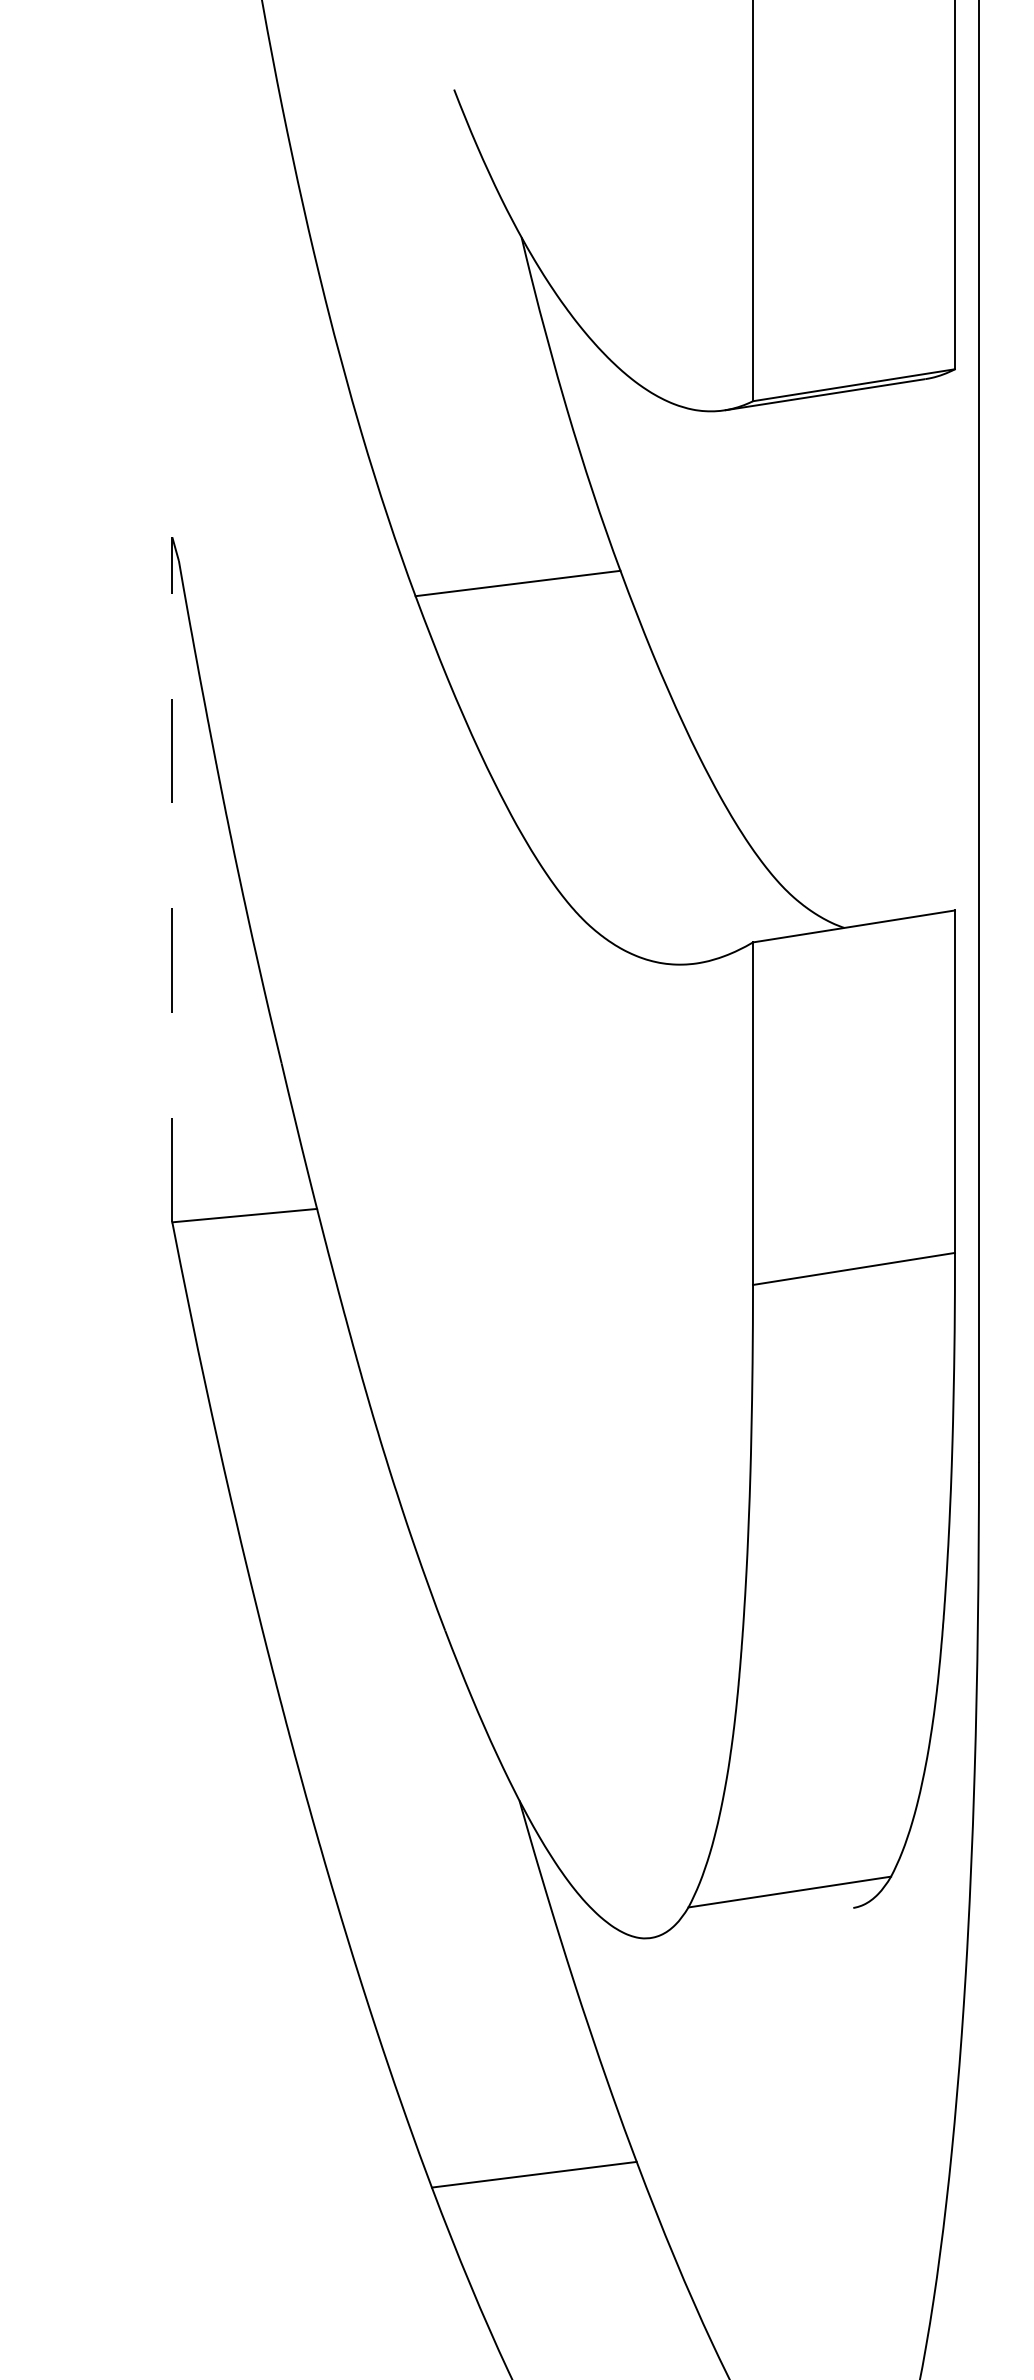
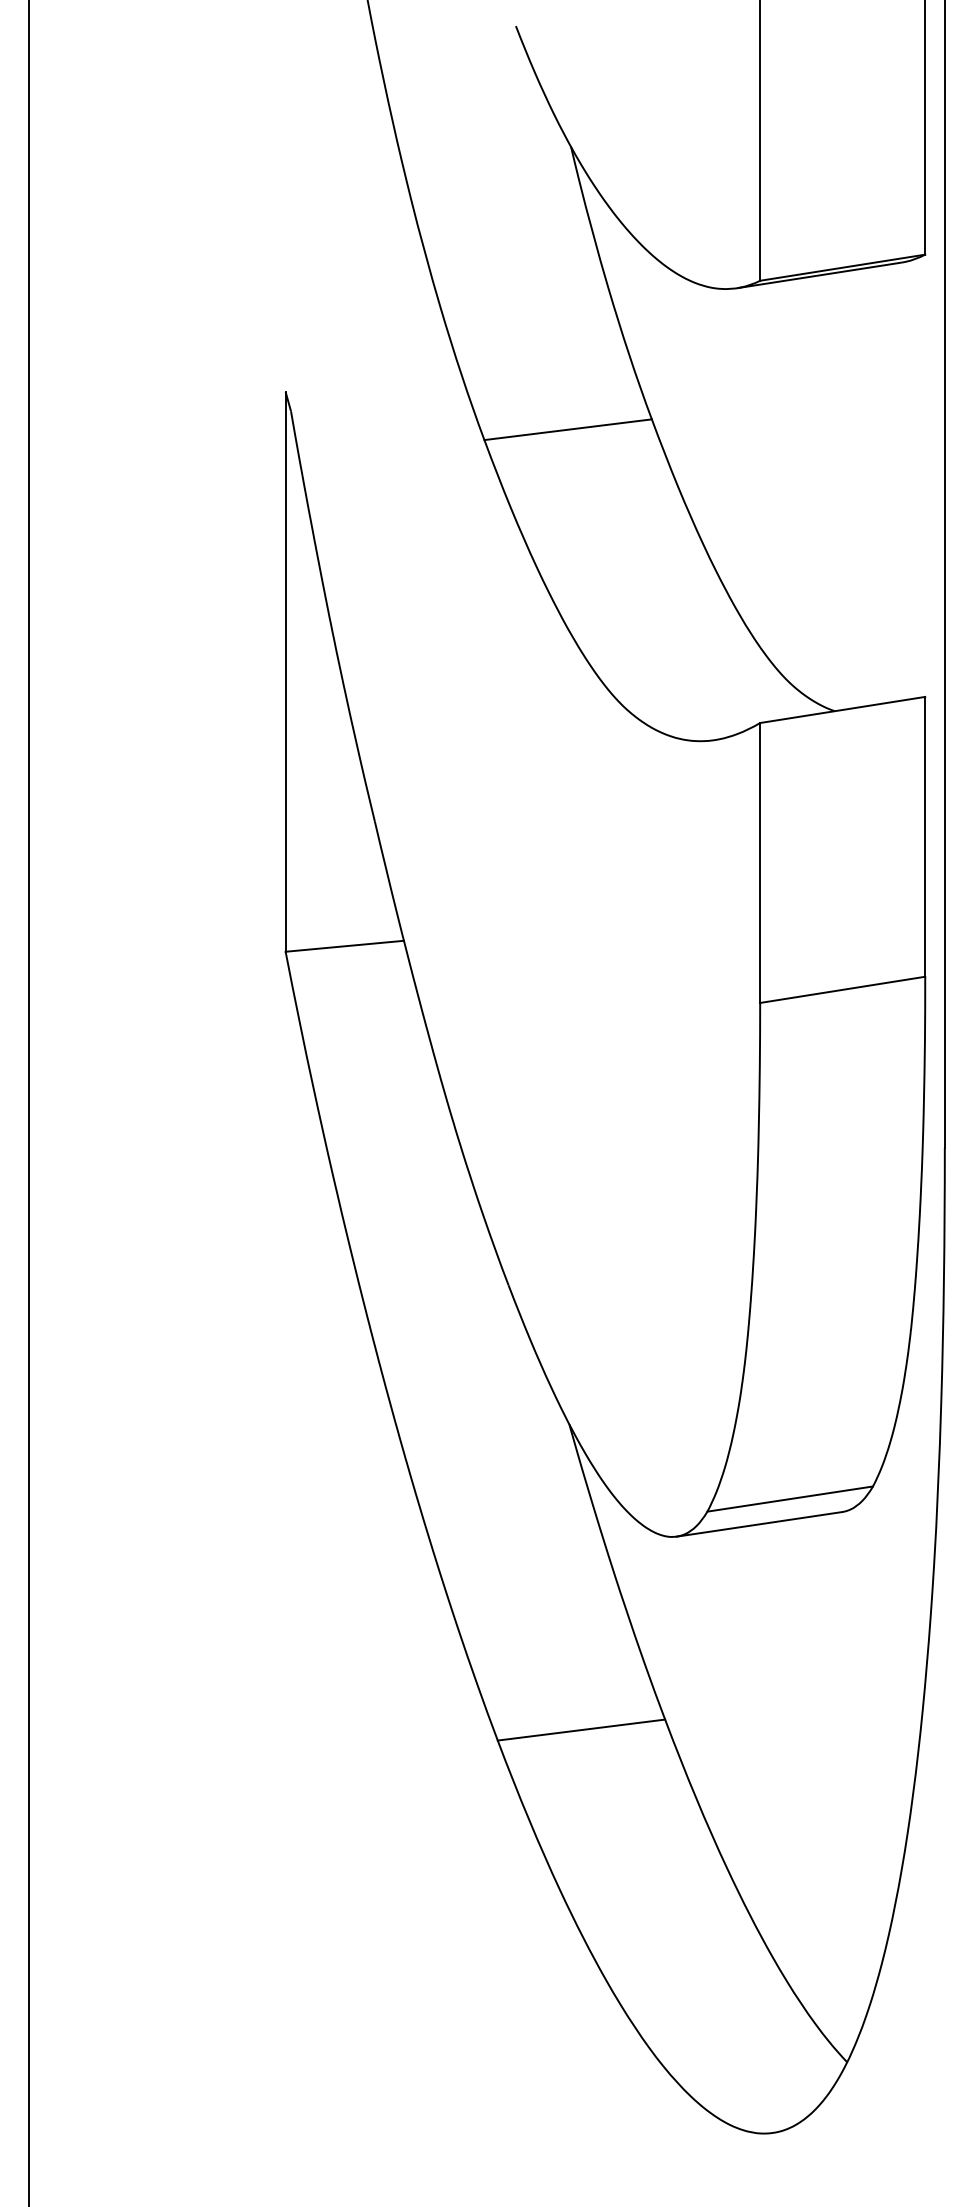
line: (172, 879) -> (285, 671), dashed -> solid
line: (752, 1923) -> (759, 1524), added

